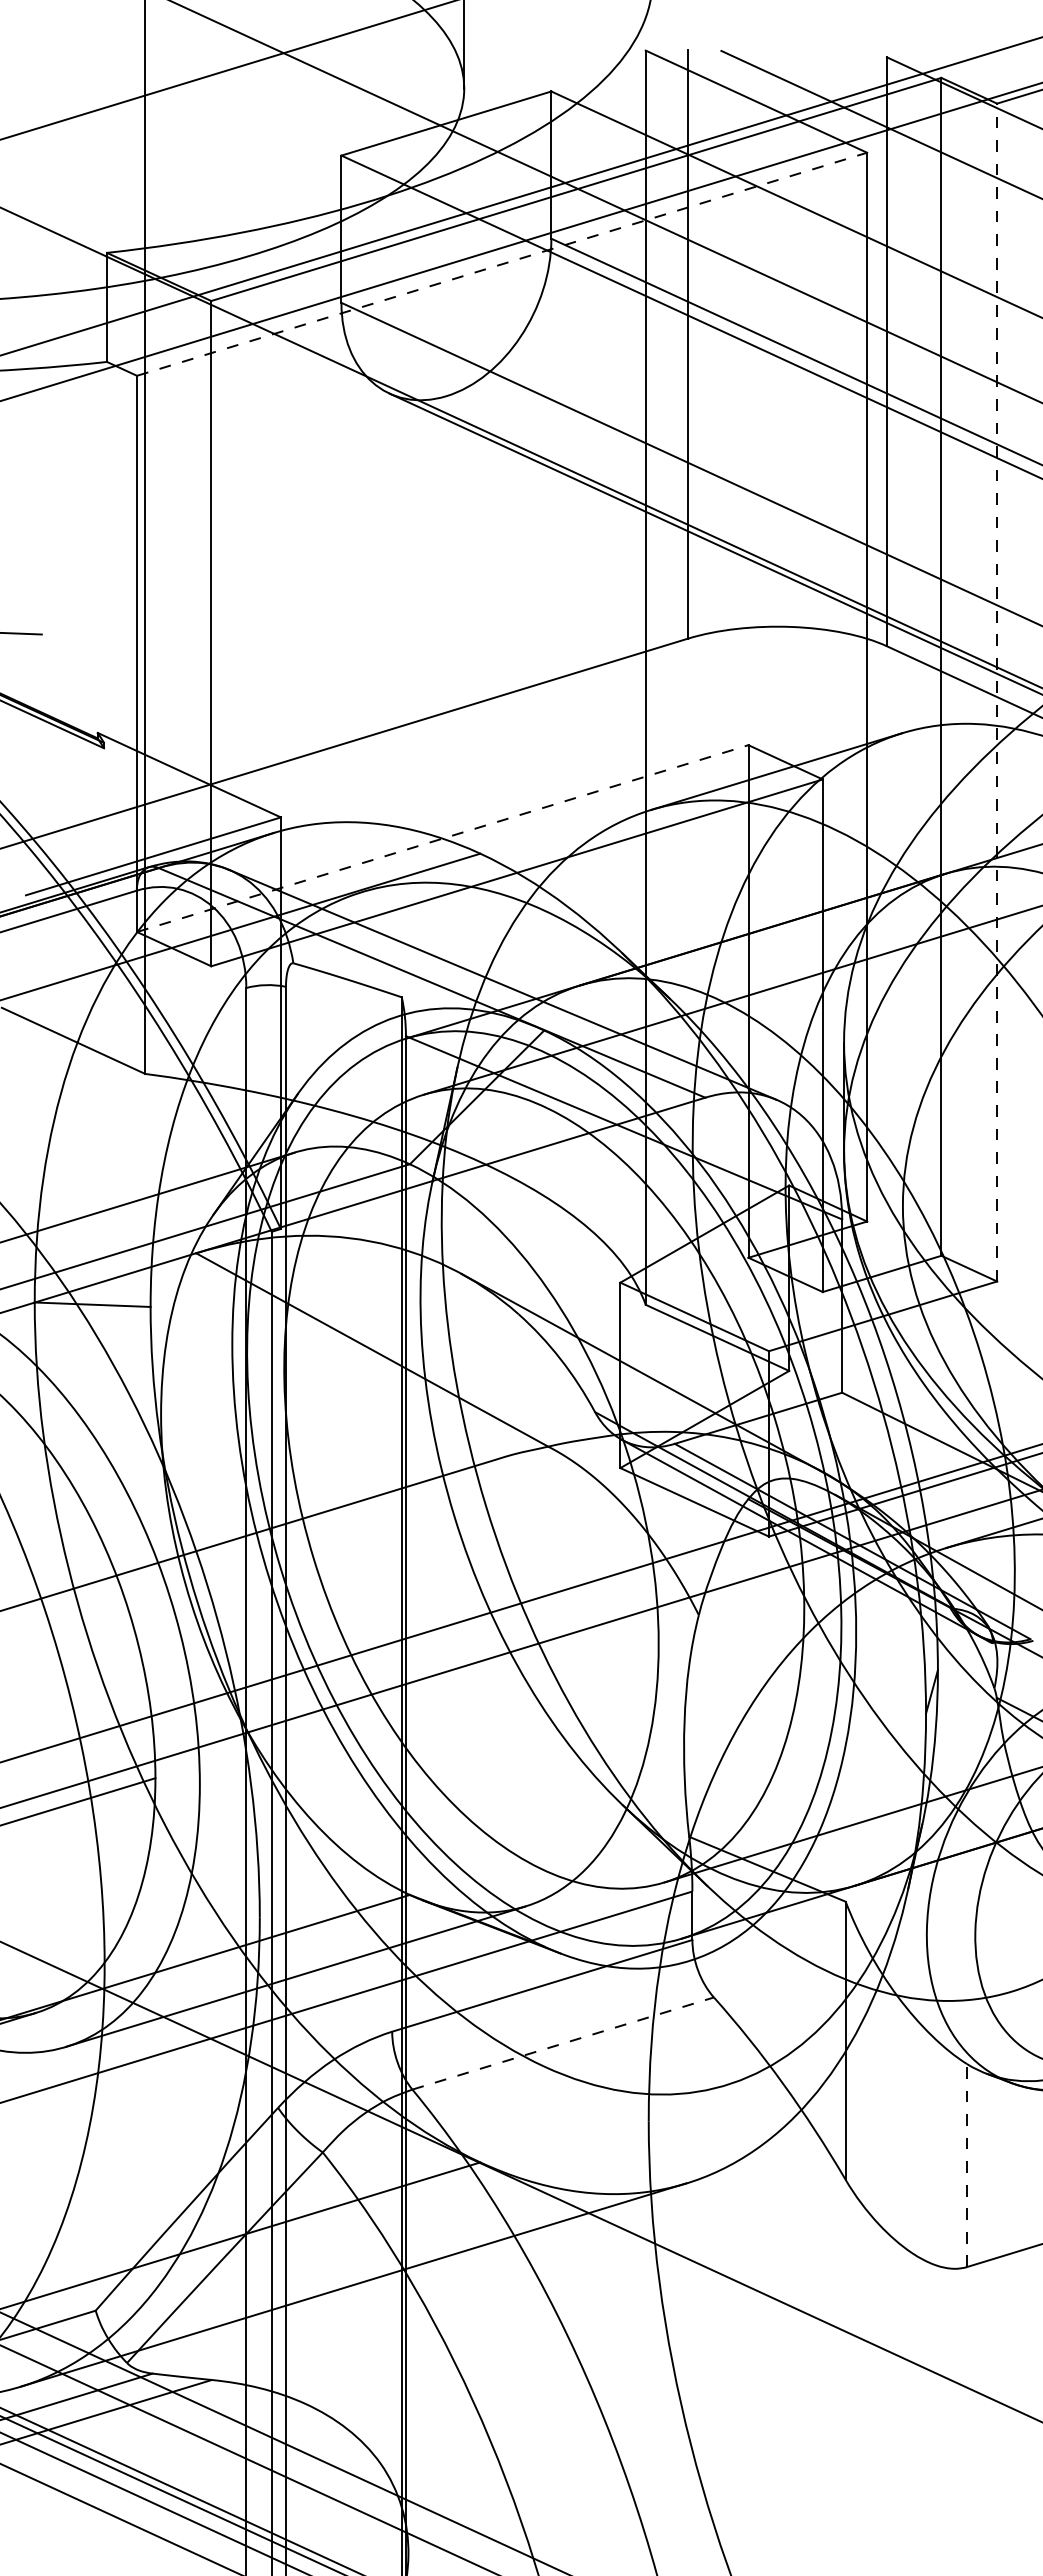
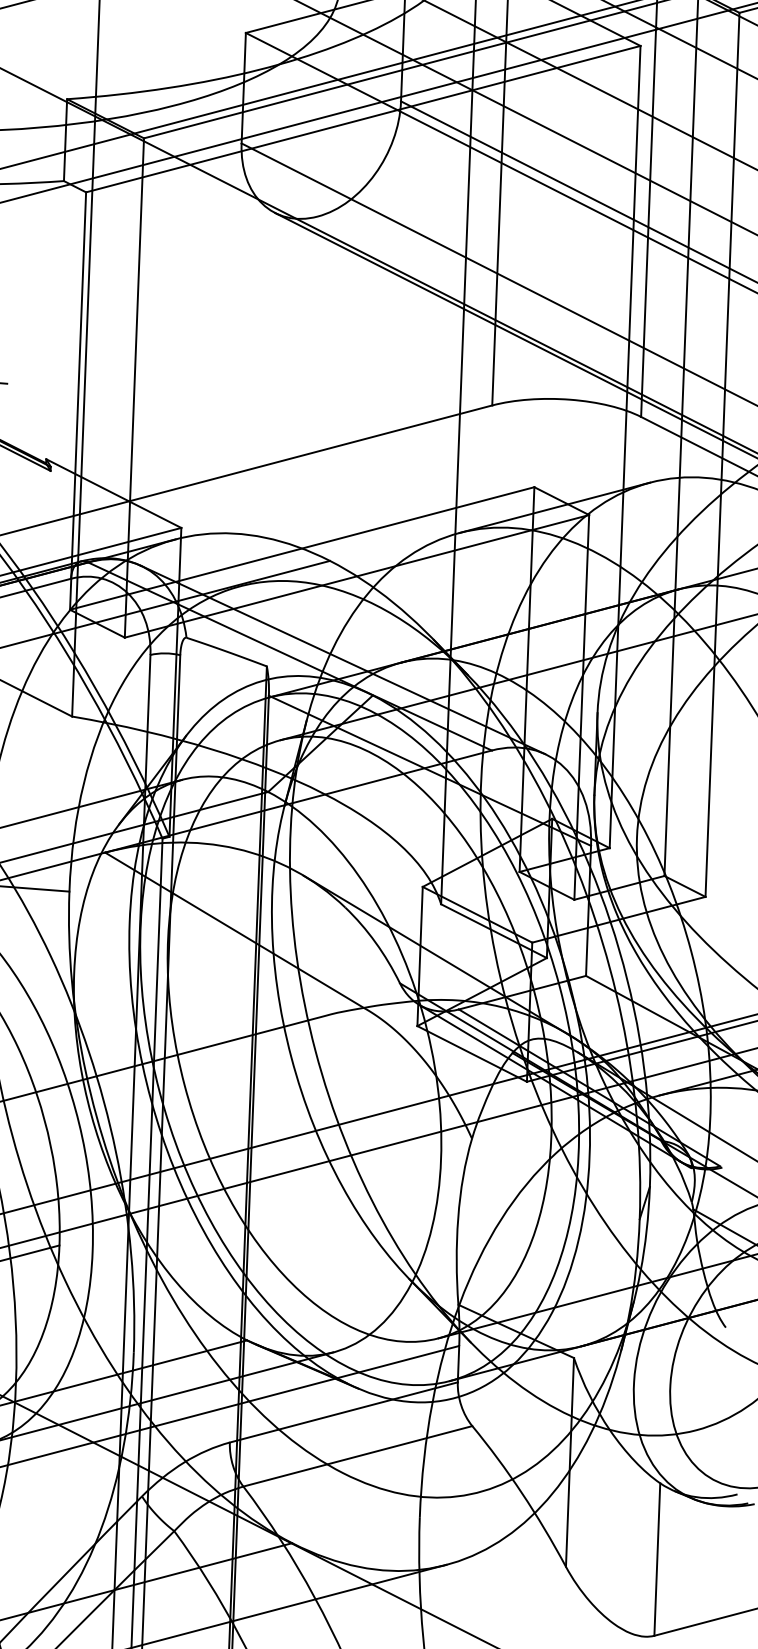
line: (502, 264) -> (363, 119), dashed -> solid
line: (997, 692) -> (722, 454), dashed -> solid
line: (442, 838) -> (302, 548), dashed -> solid
line: (563, 2043) -> (358, 1456), dashed -> solid
line: (966, 2165) -> (657, 1559), dashed -> solid

